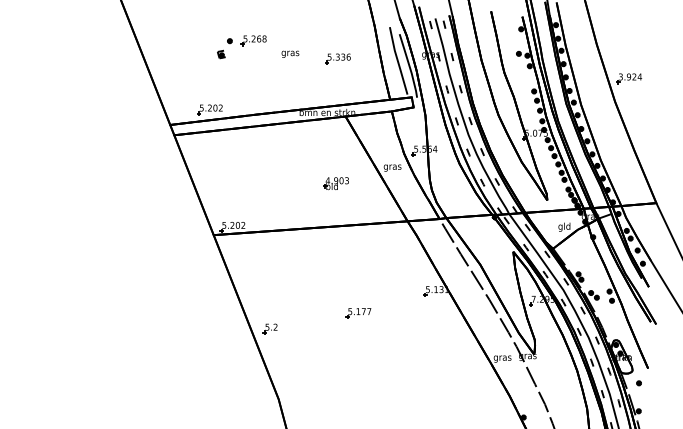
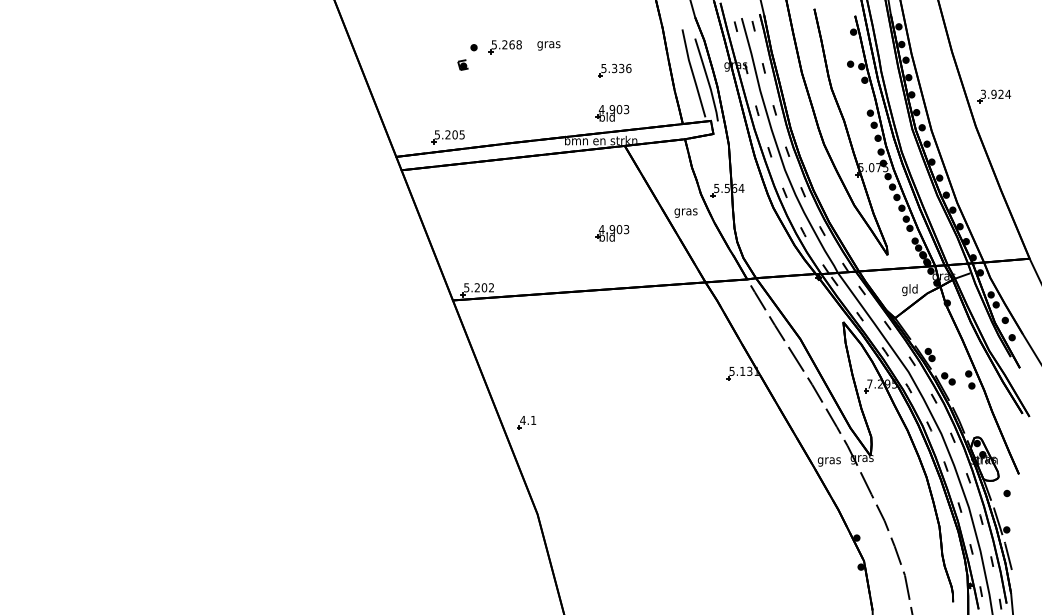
text: (290, 54) -> (548, 45), moved
part: (336, 91) -> (612, 113), added
text: (220, 107) -> (461, 134), 5.202 -> 5.205
part: (358, 313) -> (641, 402), removed
text: (270, 327) -> (527, 420), 5.2 -> 4.1

